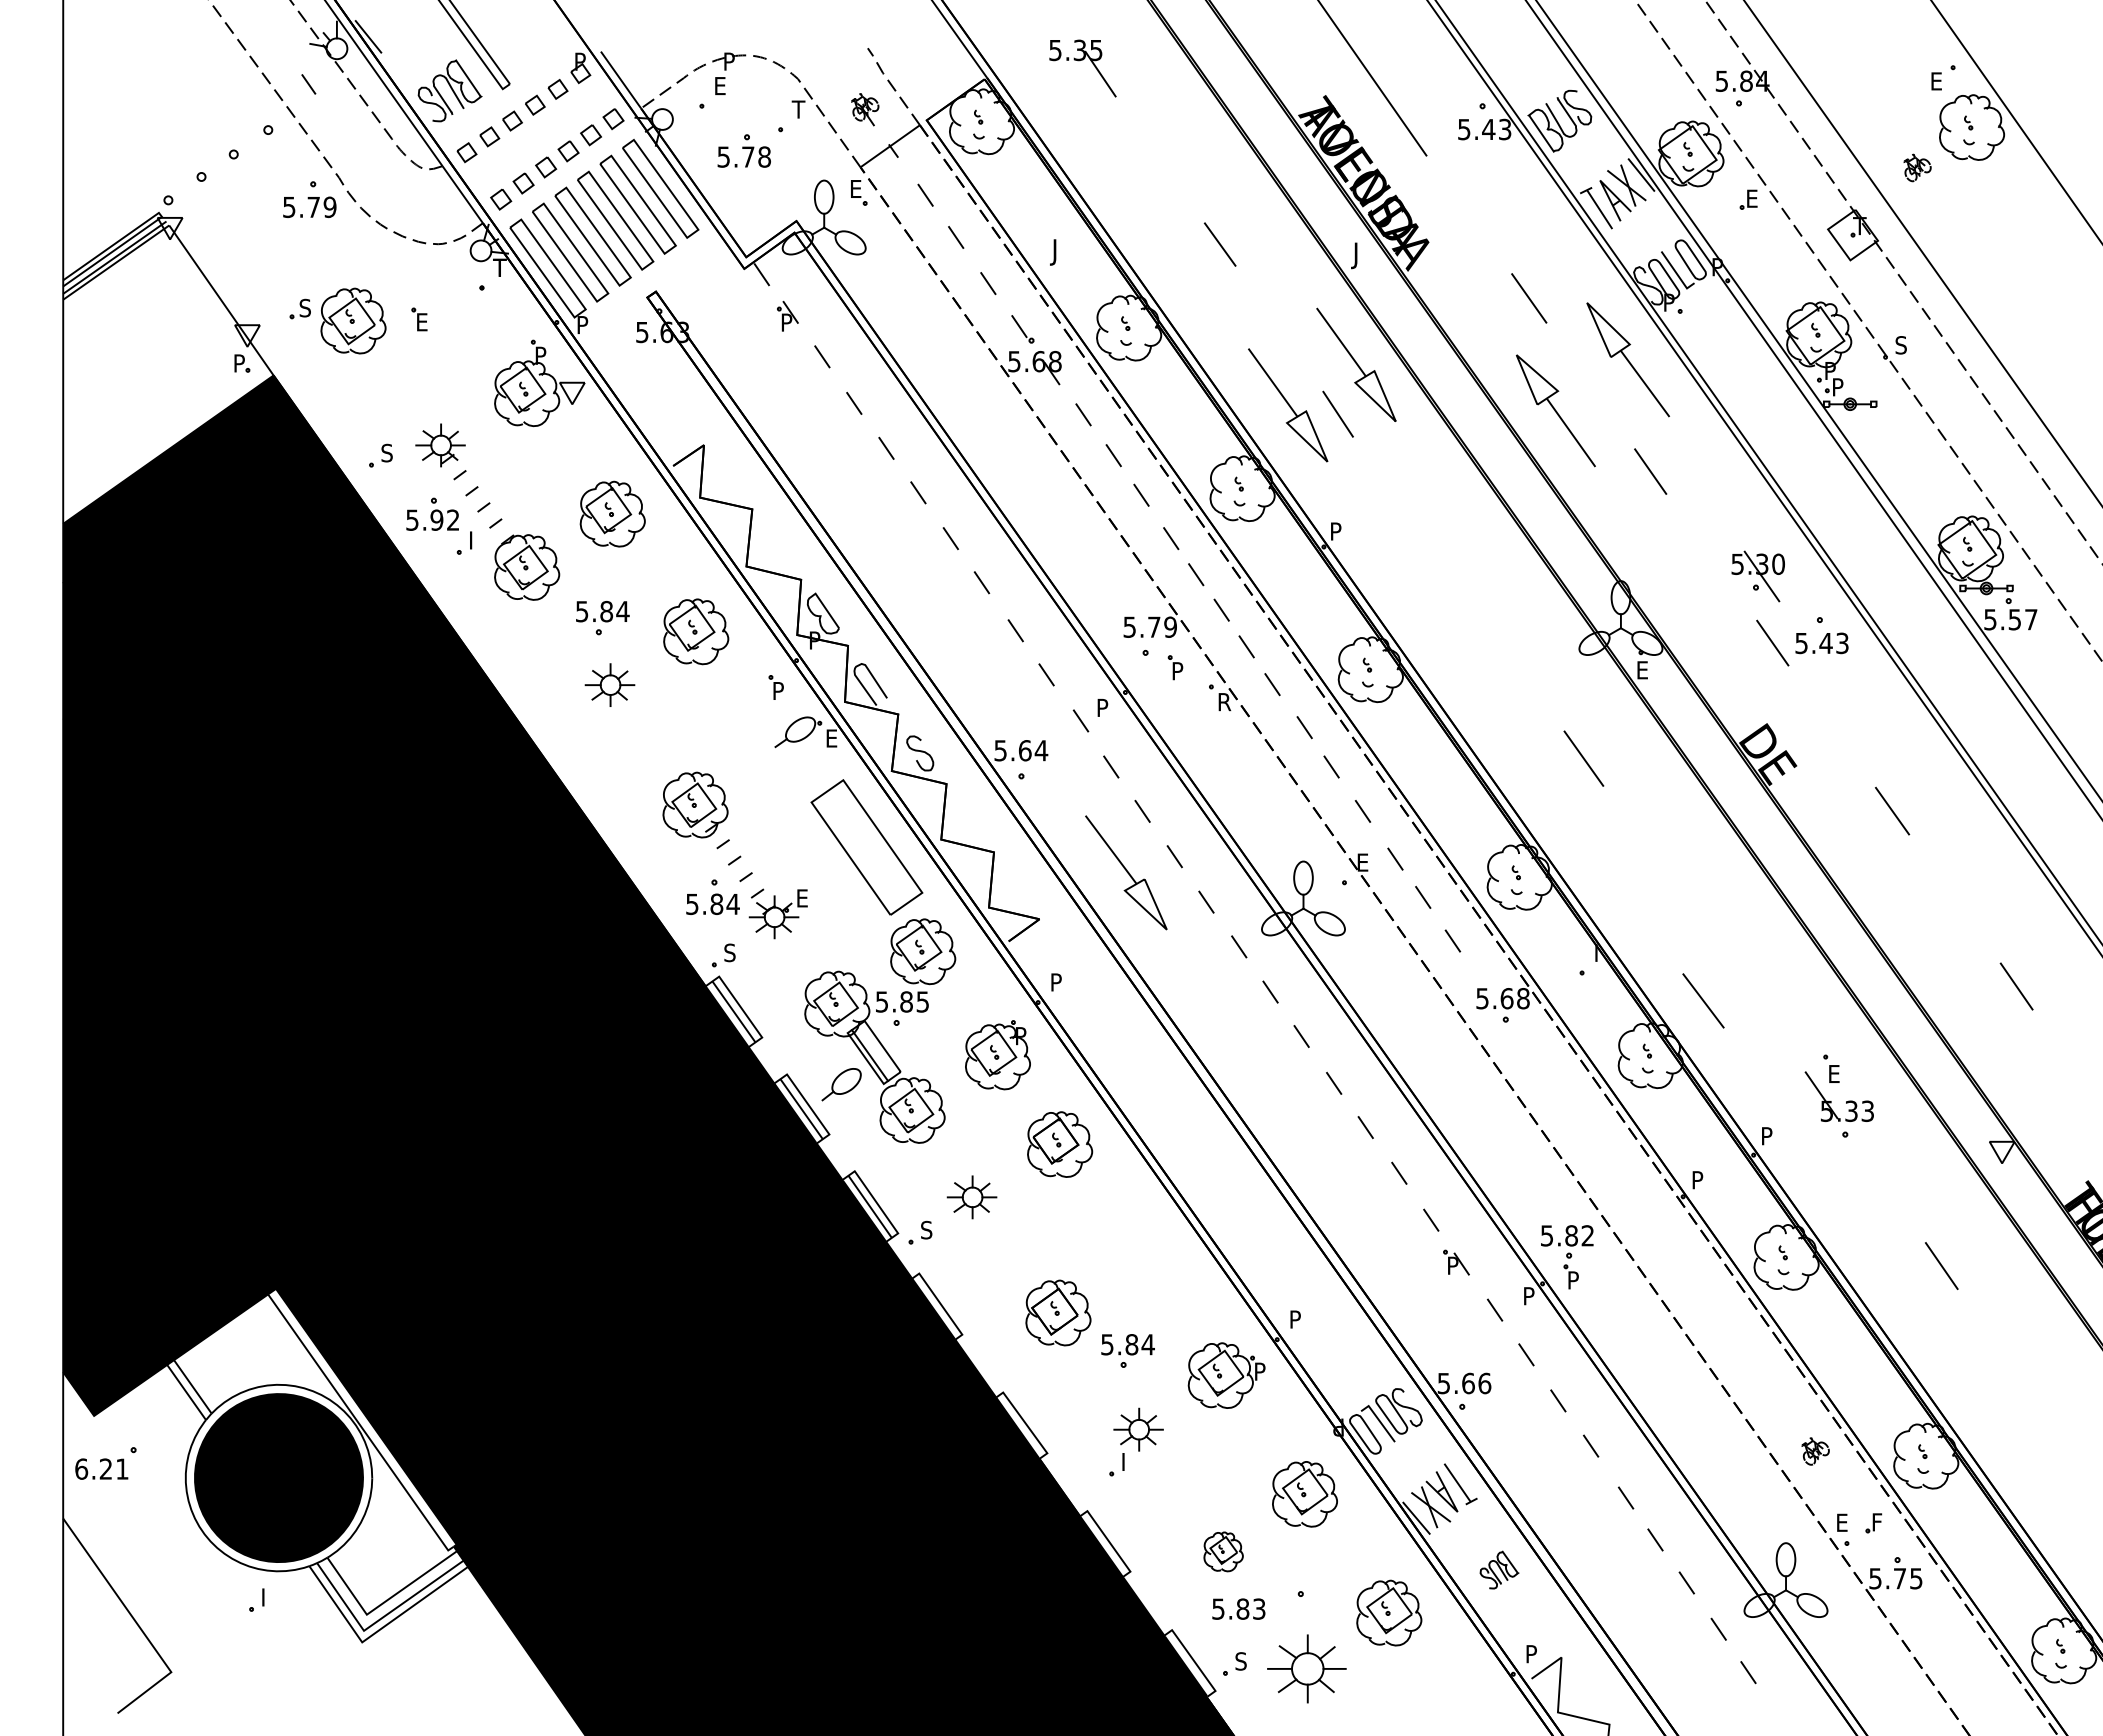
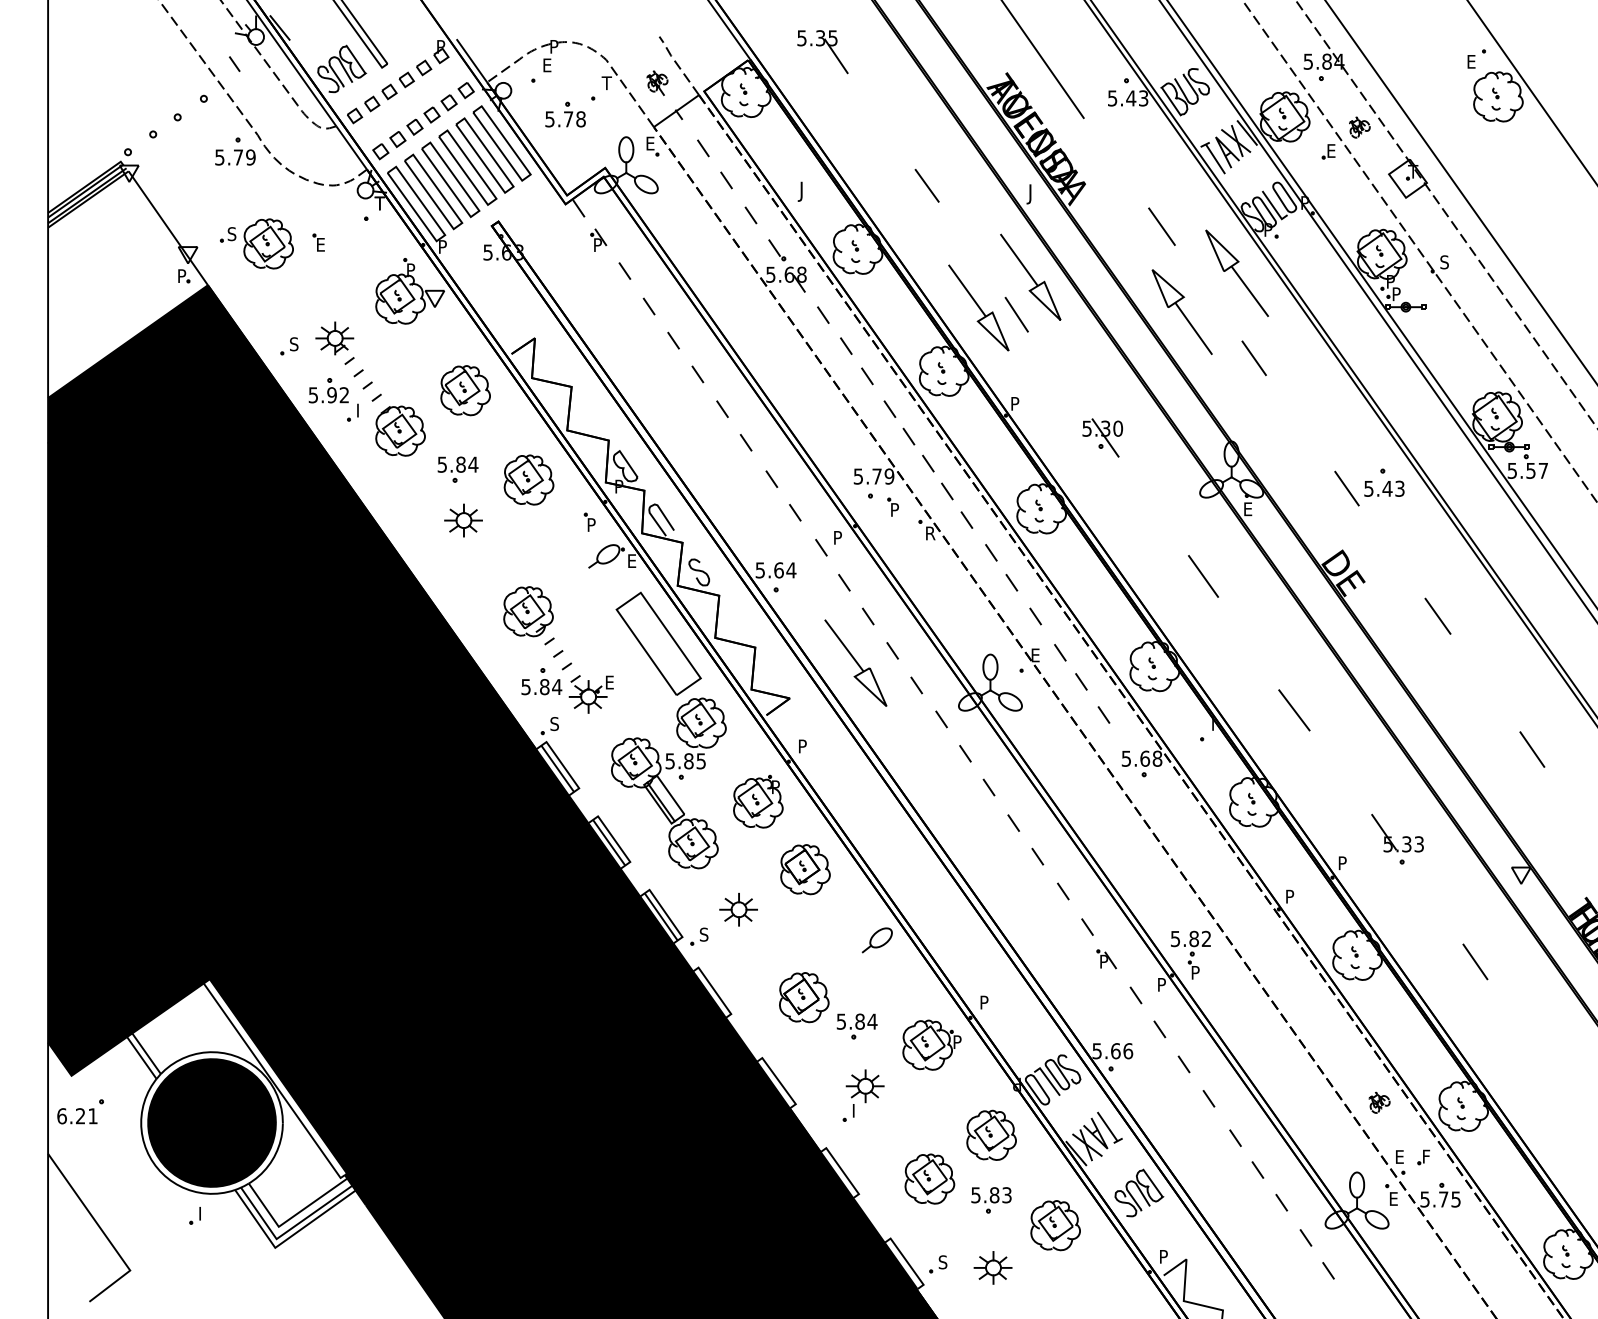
part: (1917, 167) -> (1359, 127), moved
part: (1757, 576) -> (1102, 438), moved
line: (1703, 1000) -> (1294, 710), moved
part: (1831, 1068) -> (1391, 1194), moved
part: (841, 1084) -> (877, 940), moved
part: (1223, 1551) -> (929, 1178), size x1.67
part: (1499, 1569) -> (1139, 1192), size x1.67
text: (1238, 1608) -> (991, 1194), moved
part: (1306, 1668) -> (992, 1267), size x0.62

